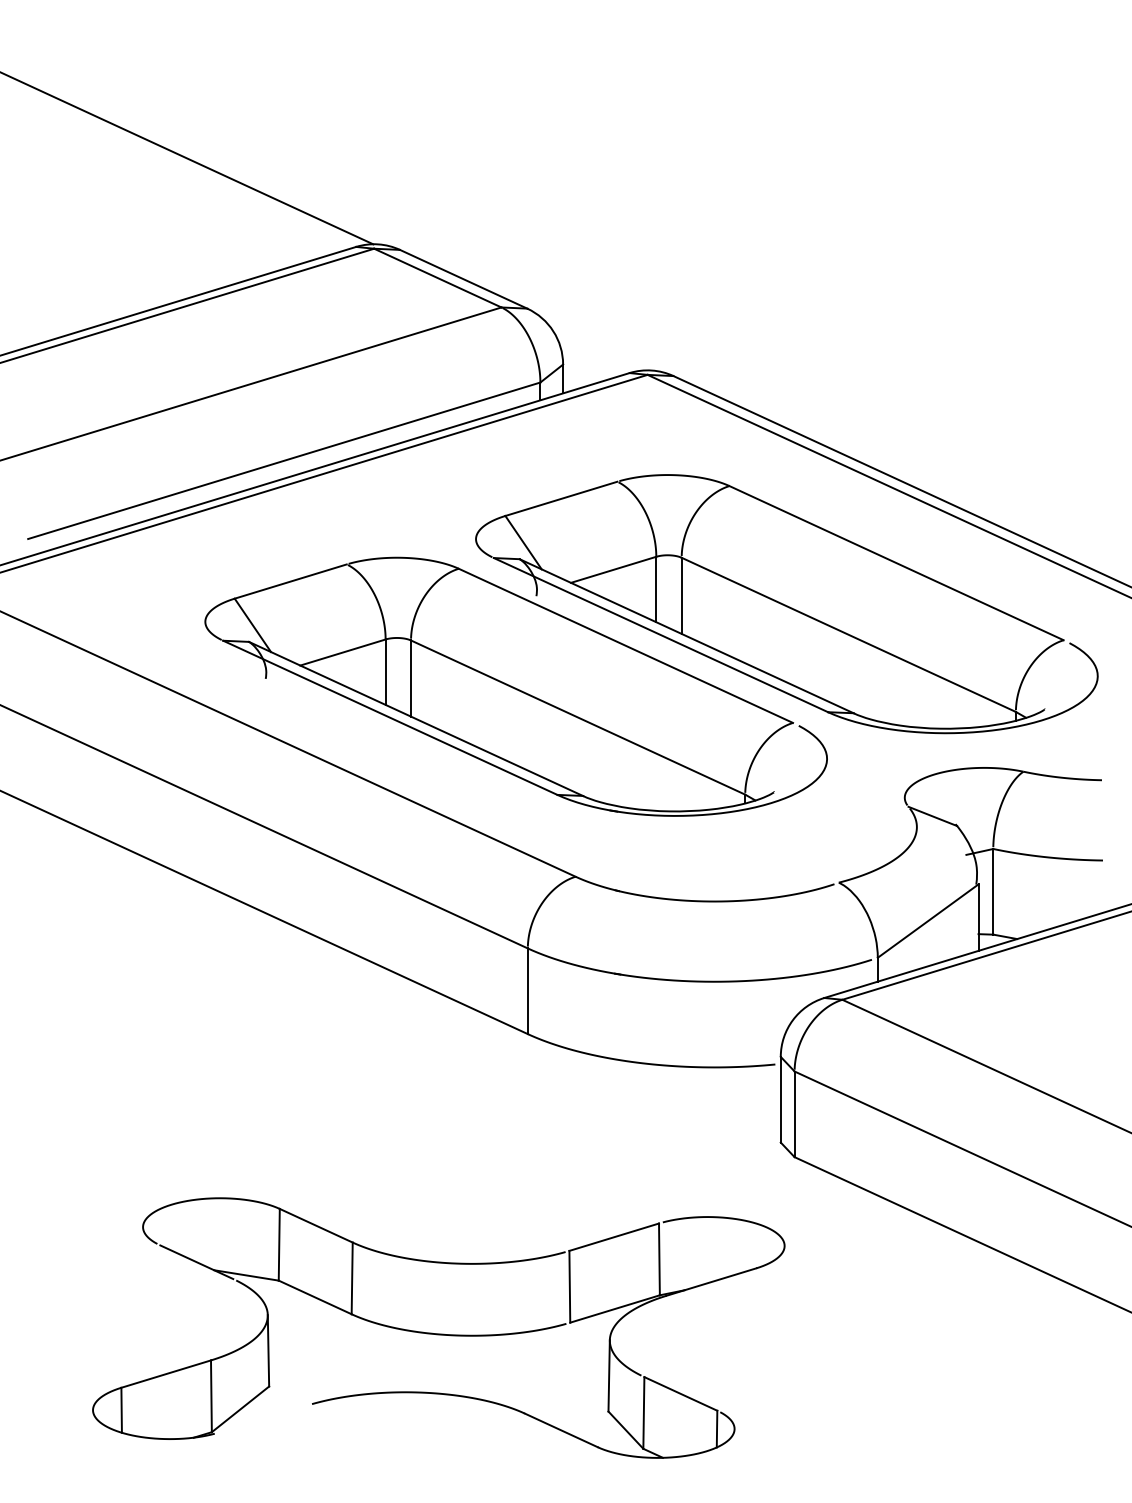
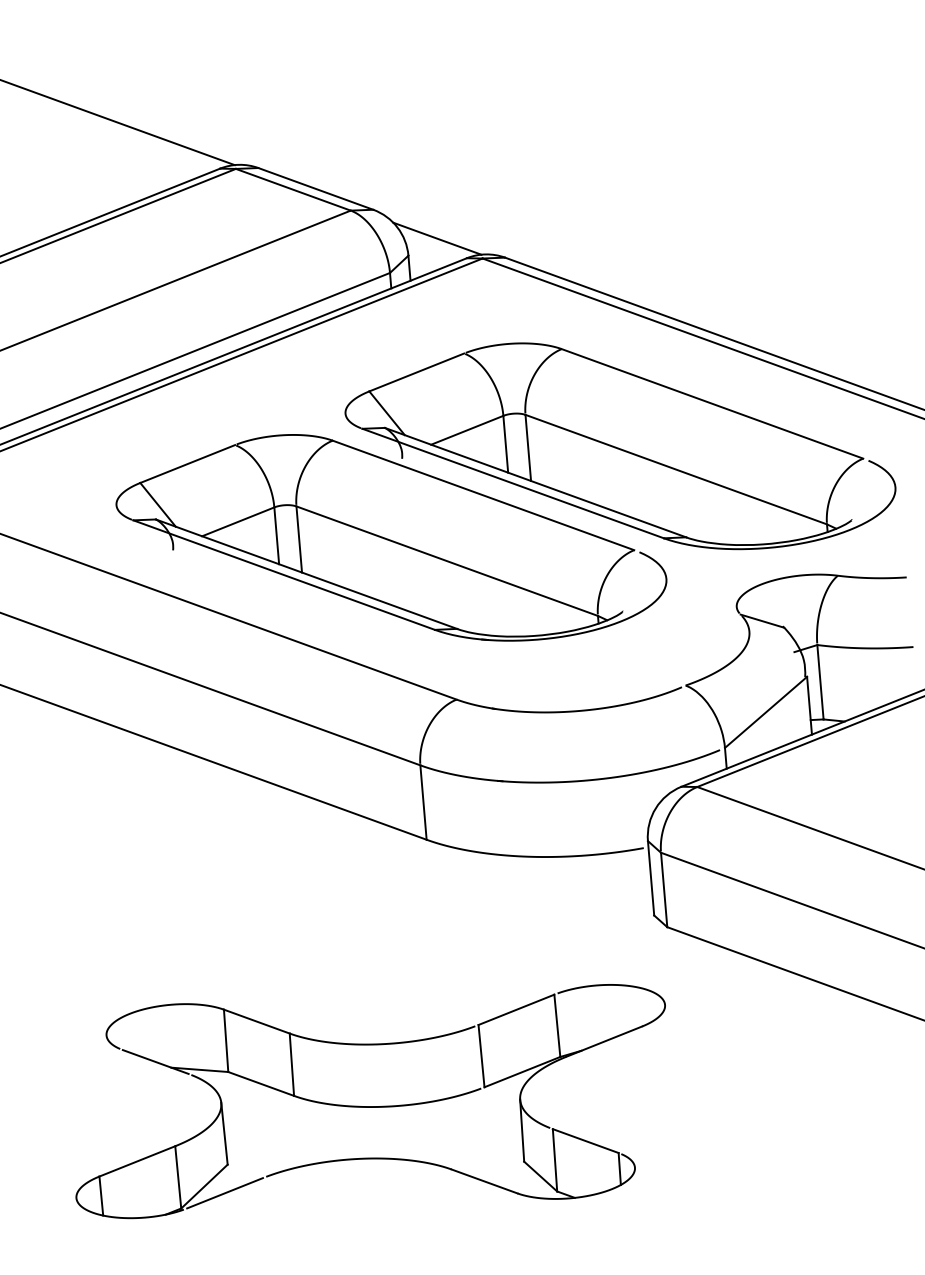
line: (597, 347) -> (437, 238), added
line: (263, 1418) -> (225, 1192), added

